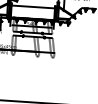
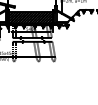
hatch: (32, 13) -> (30, 18), added

